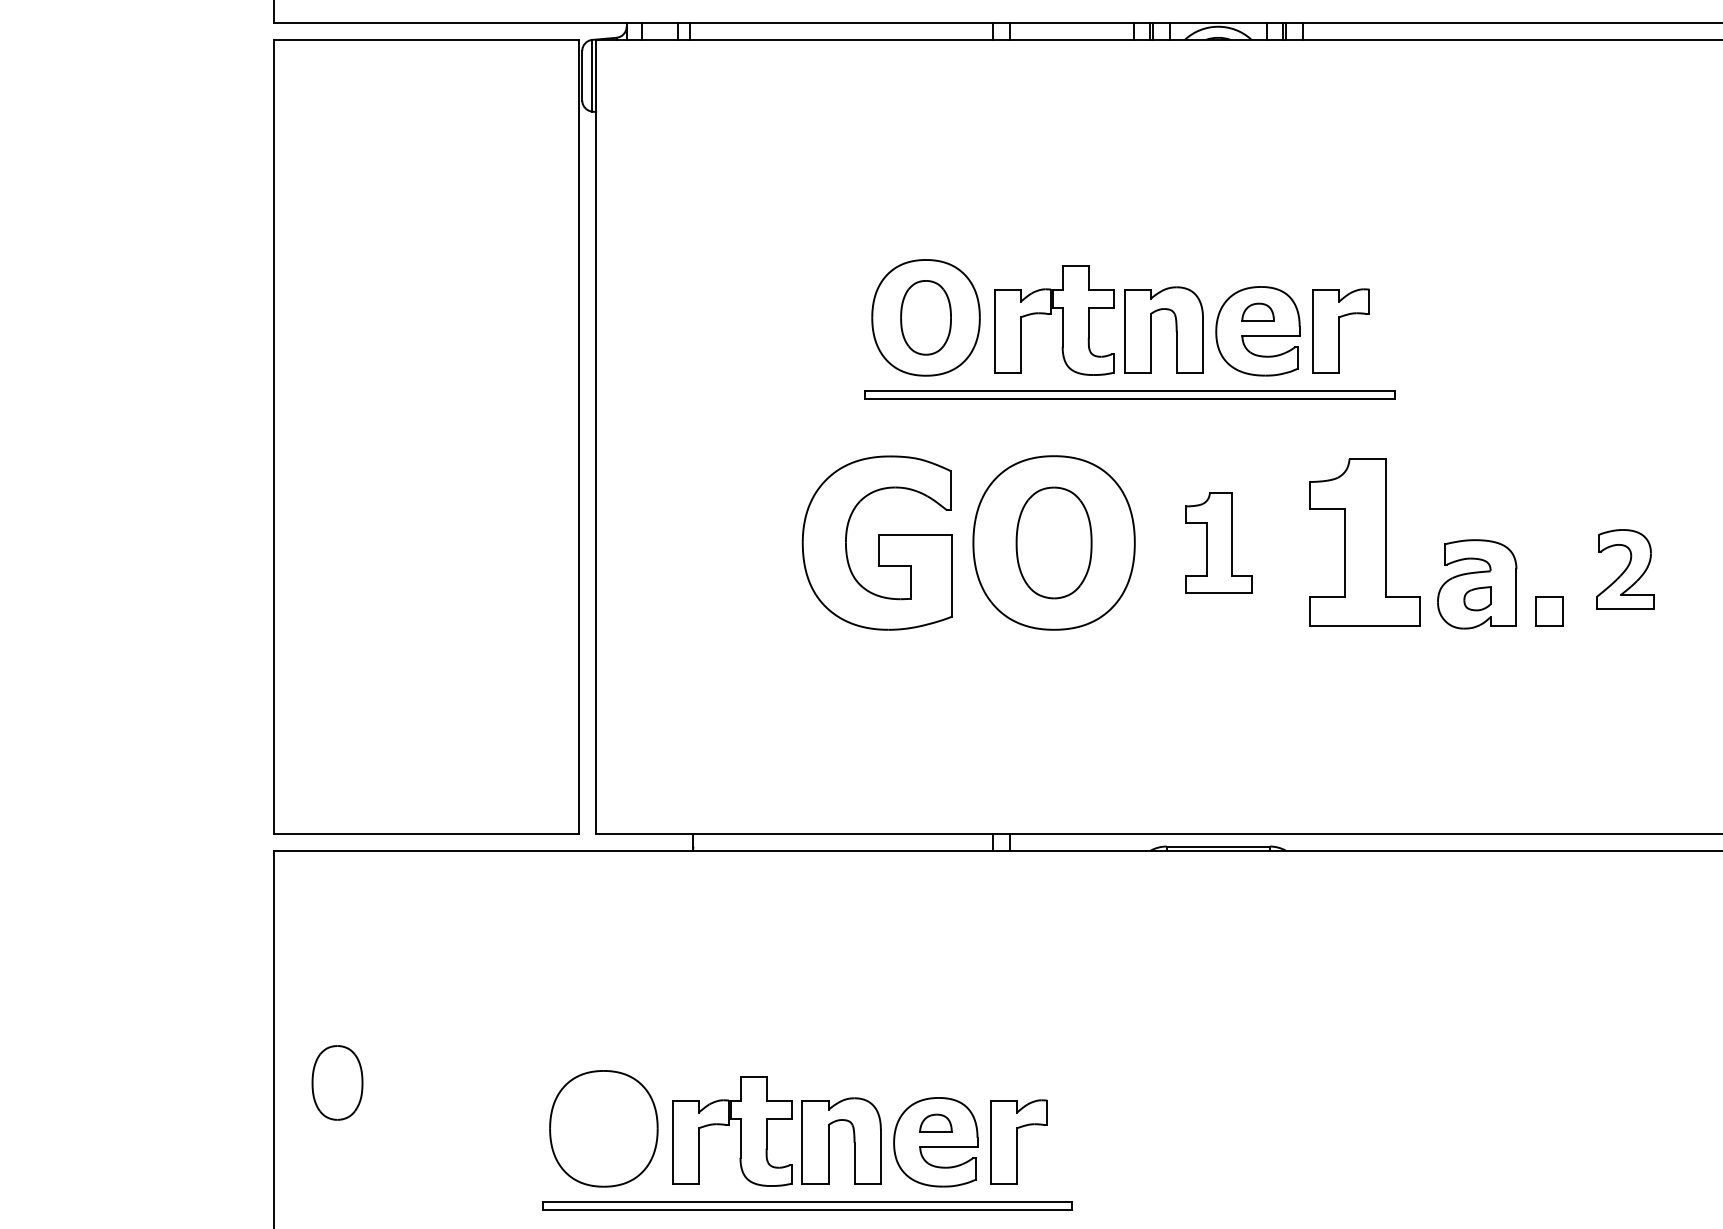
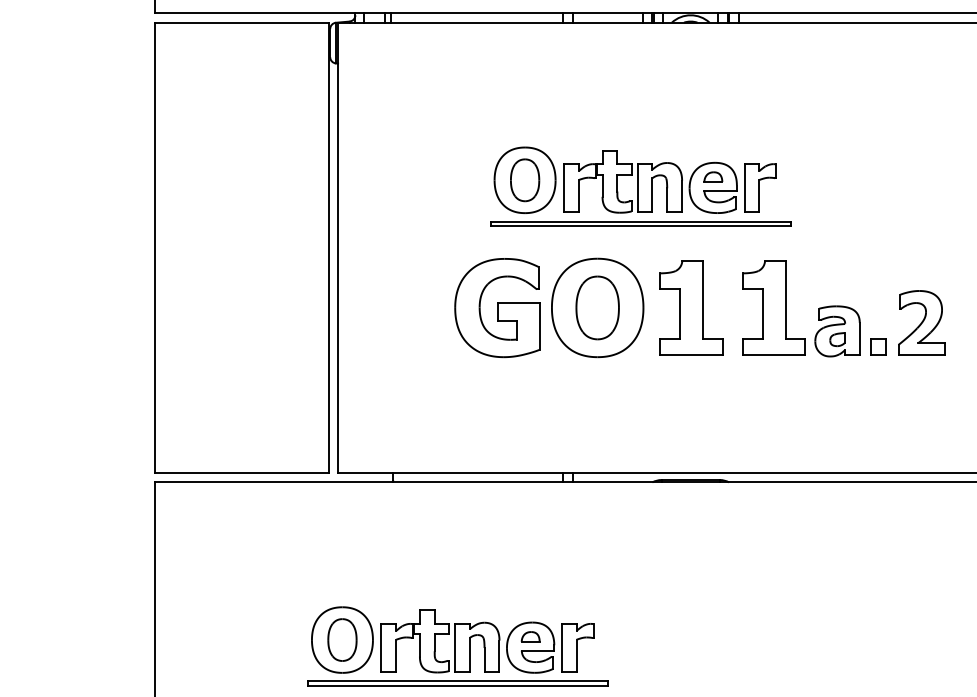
part: (1219, 542) -> (691, 307), size x1.67
part: (1625, 568) -> (921, 322), size x1.43
part: (337, 1081) -> (342, 639), moved

